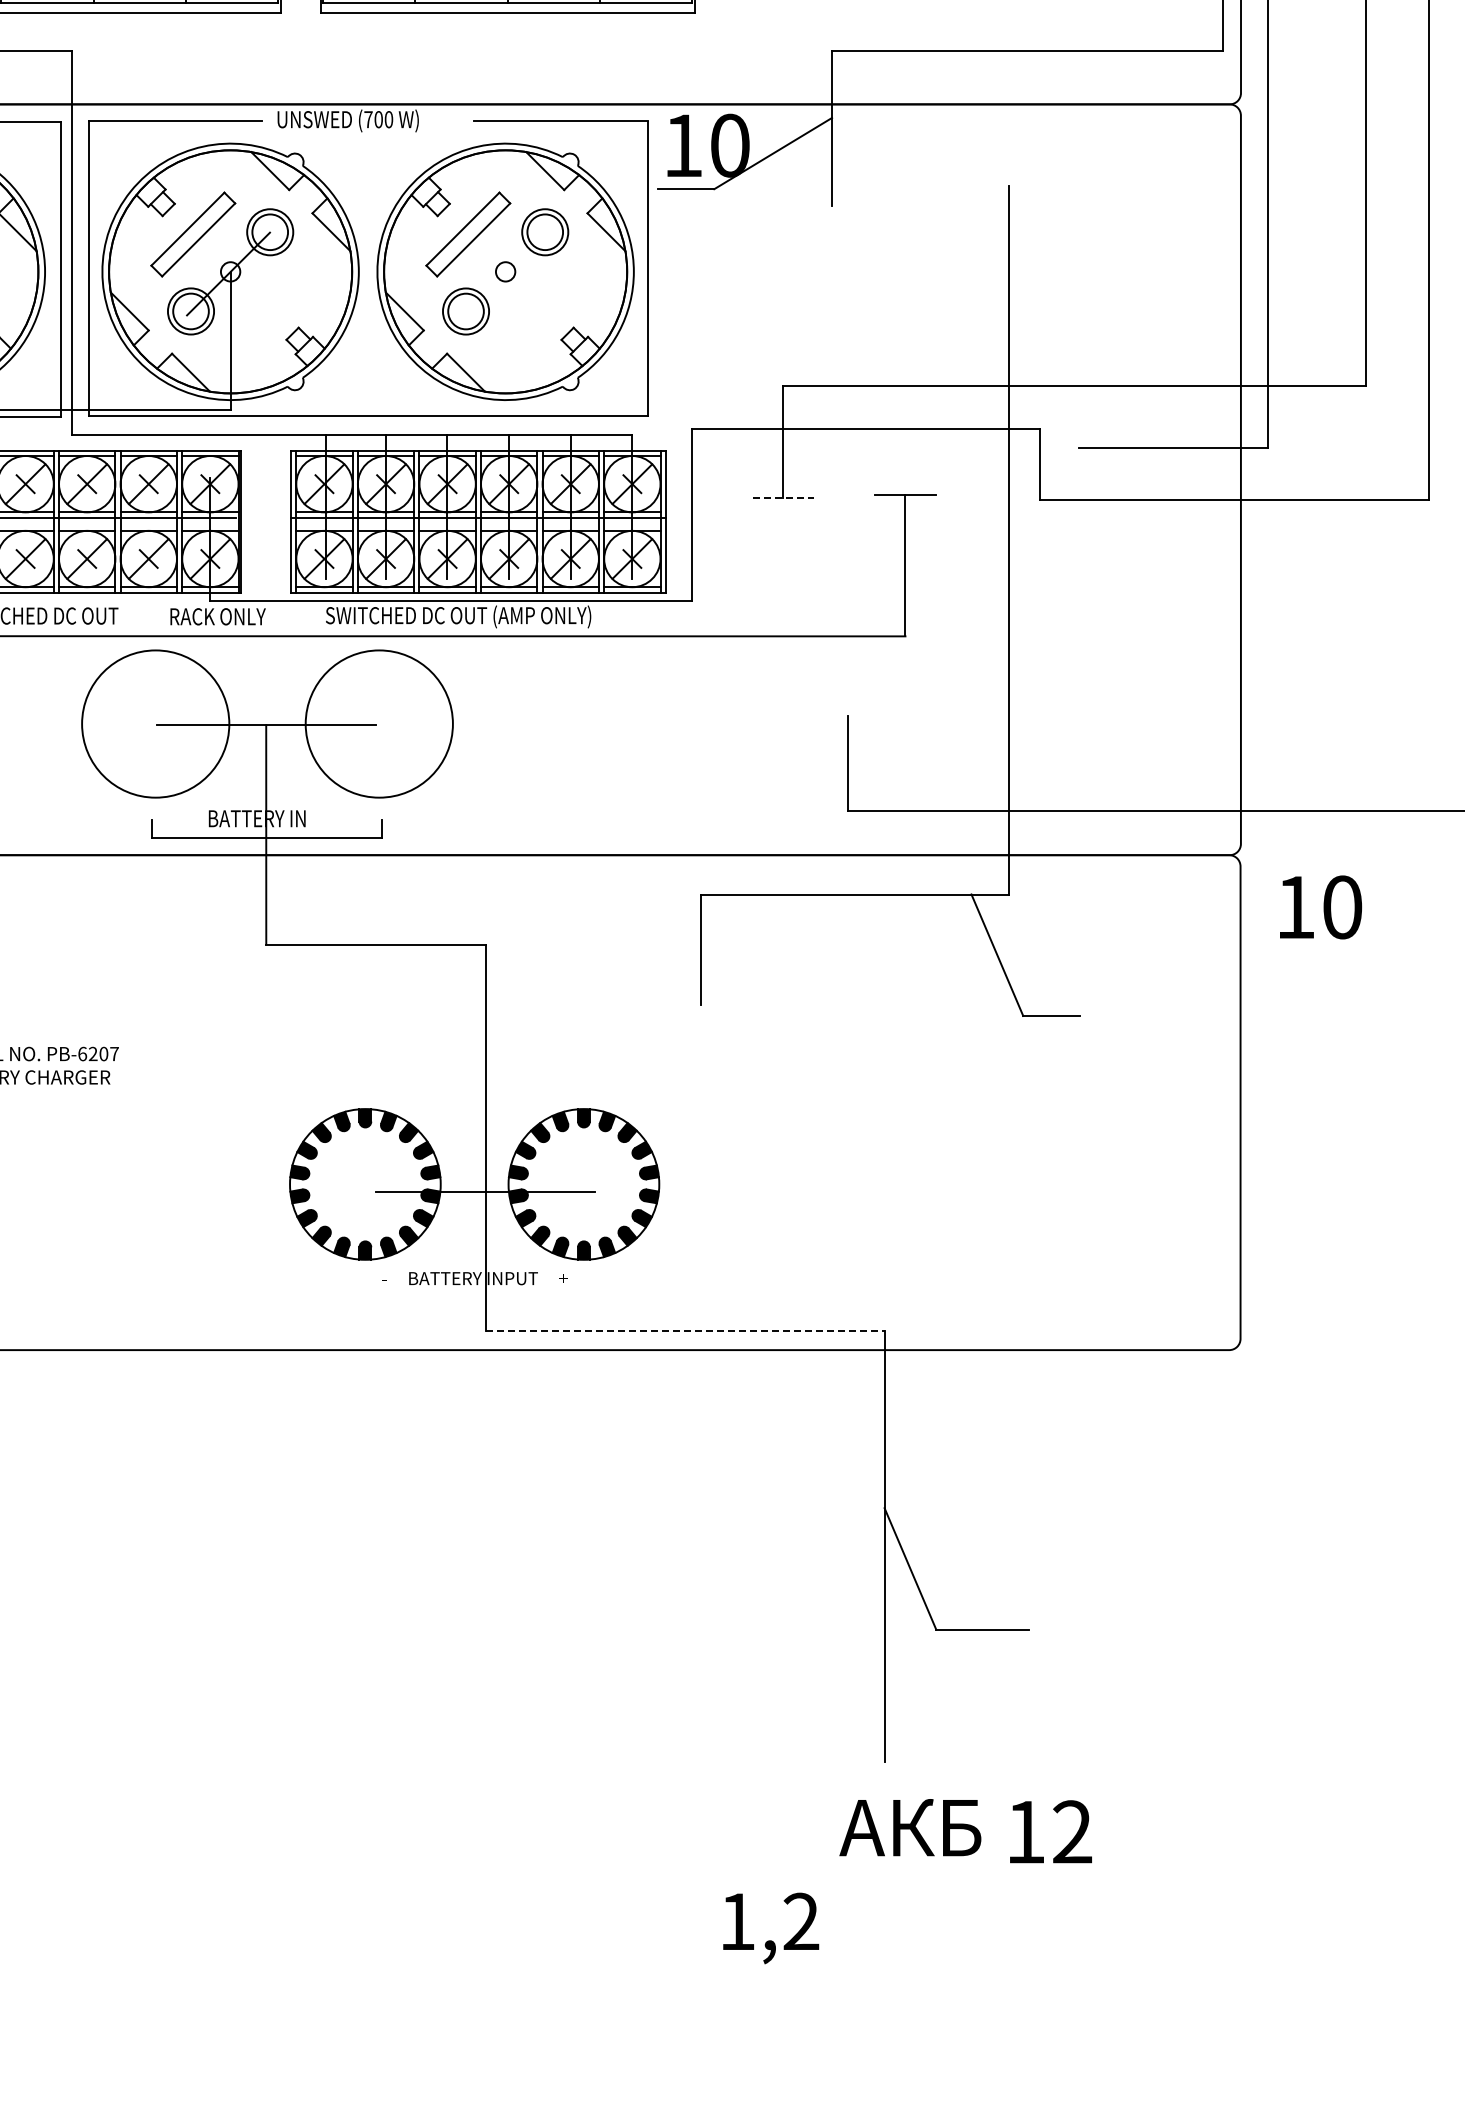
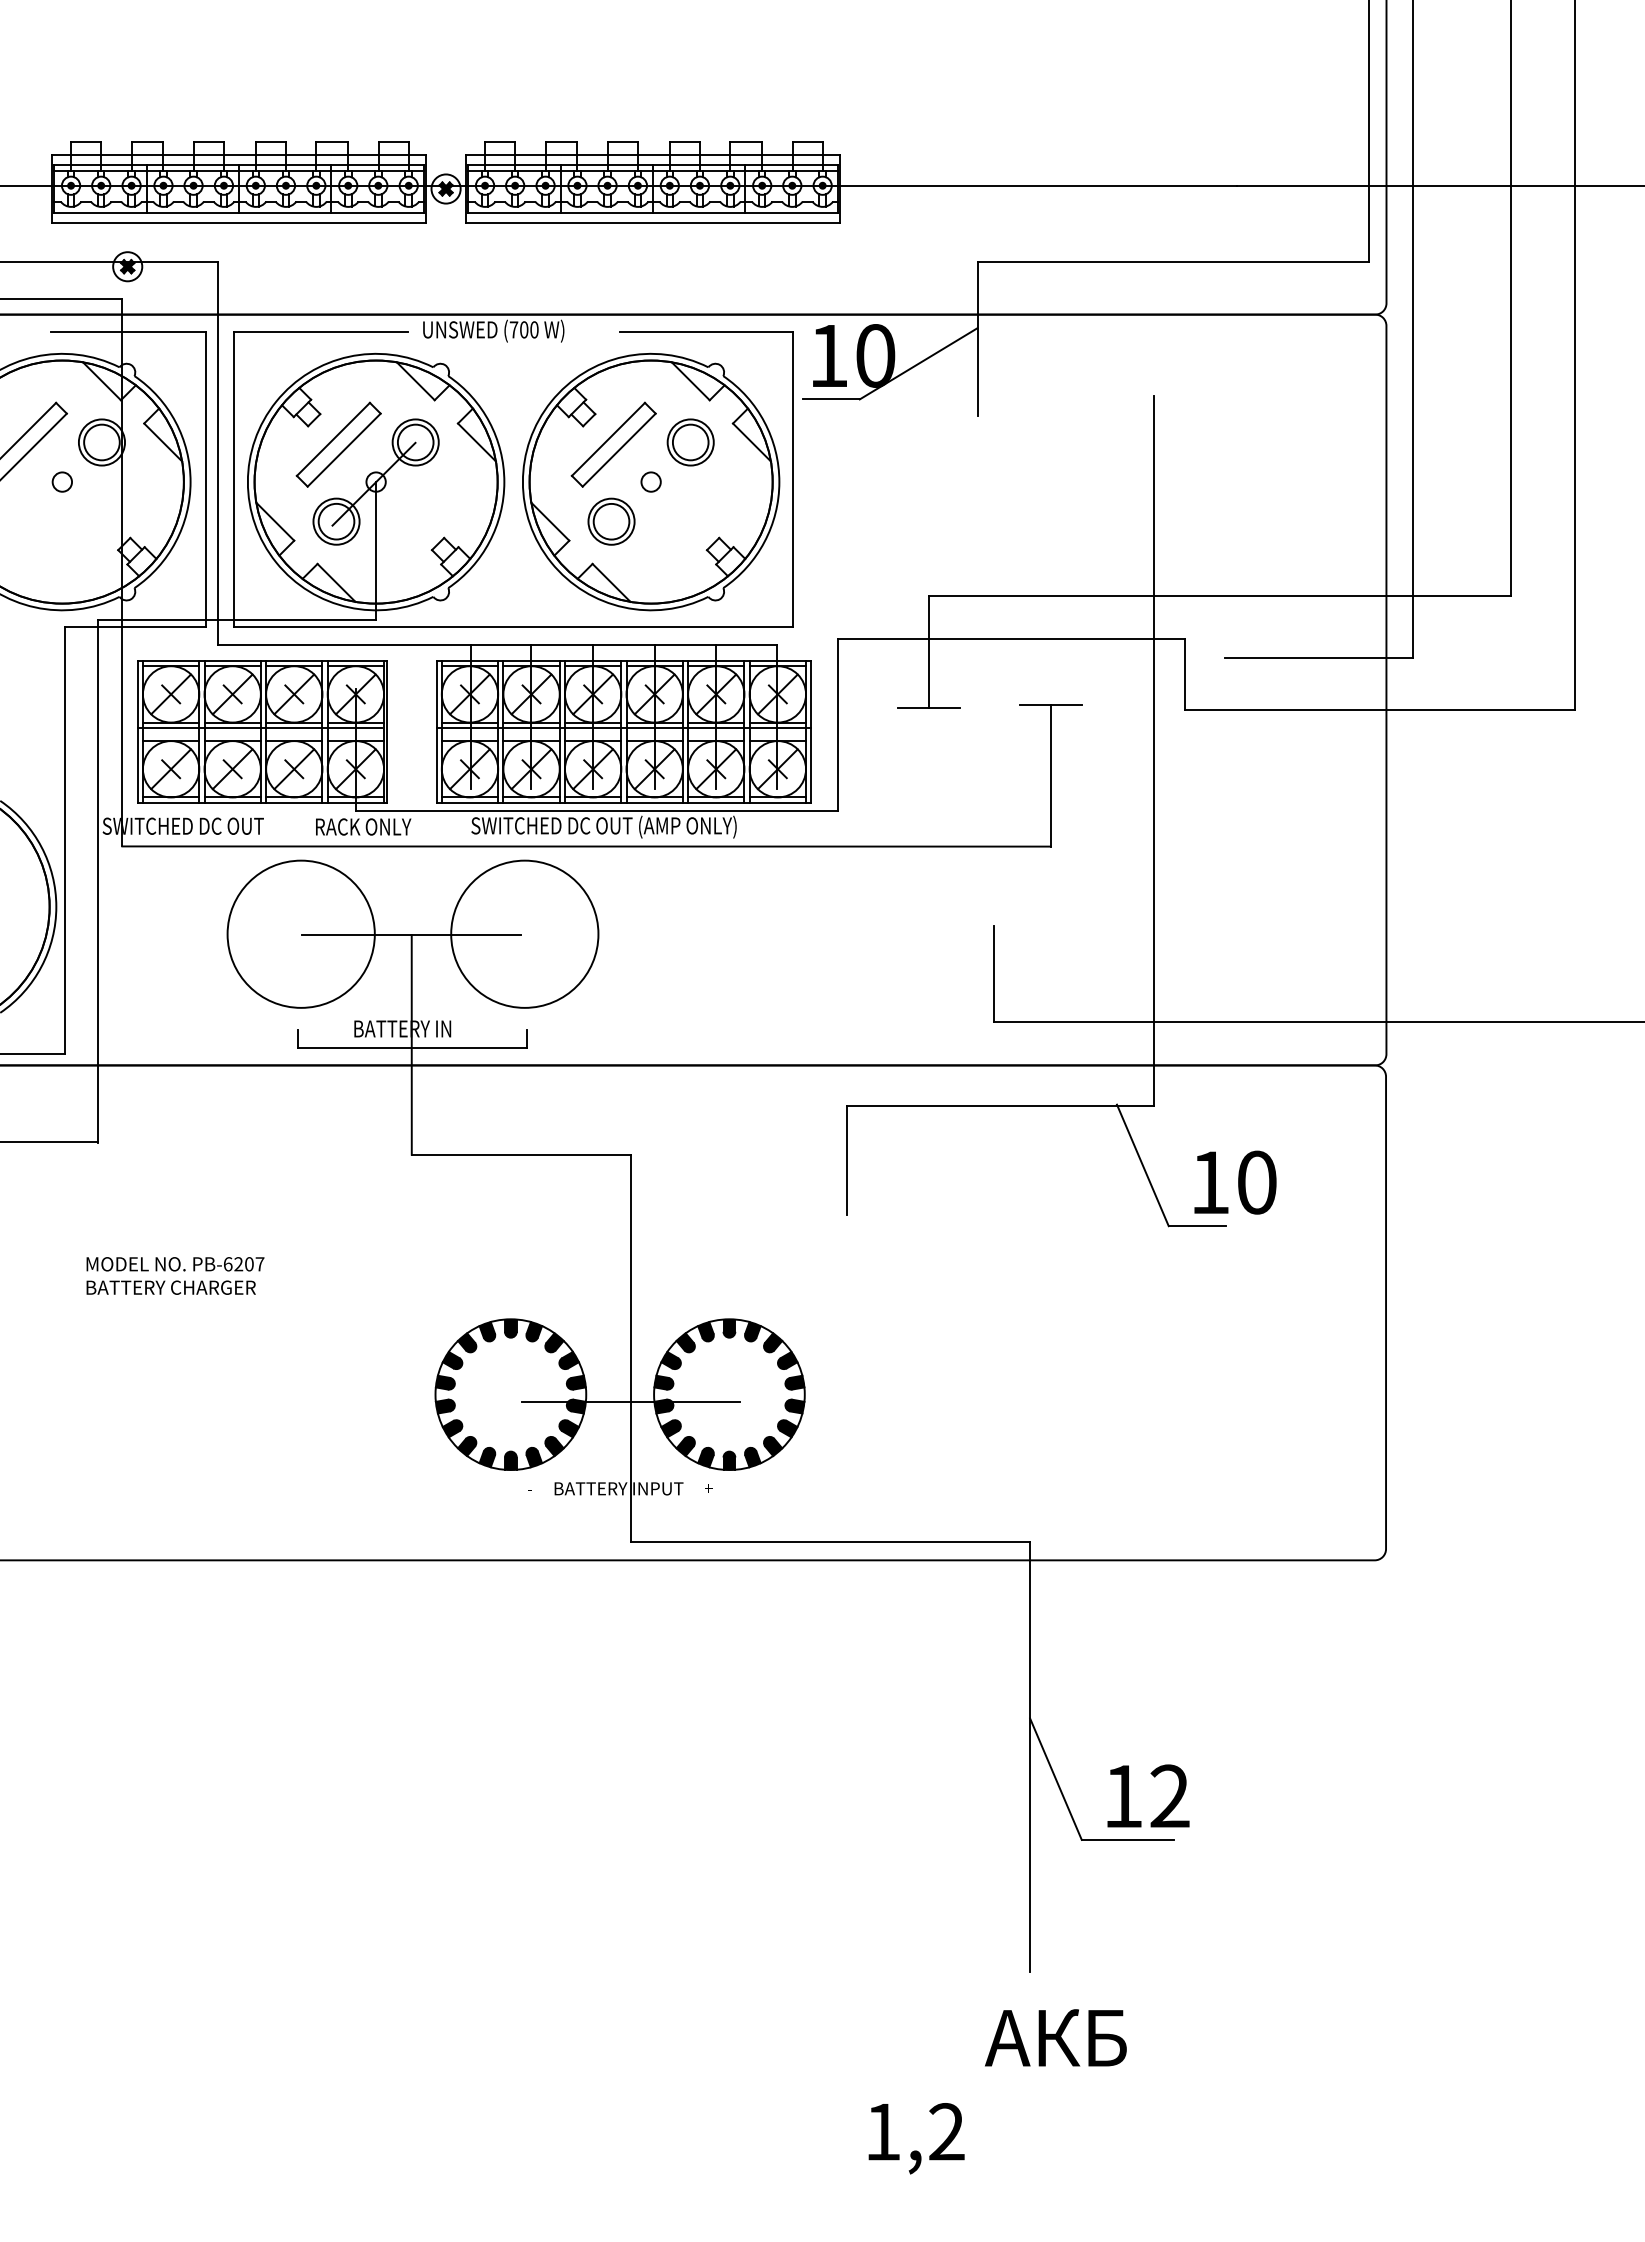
line: (783, 498) -> (928, 708), dashed -> solid
text: (1321, 907) -> (1235, 1182), moved
line: (685, 1331) -> (830, 1541), dashed -> solid
text: (1051, 1831) -> (1148, 1795), moved

